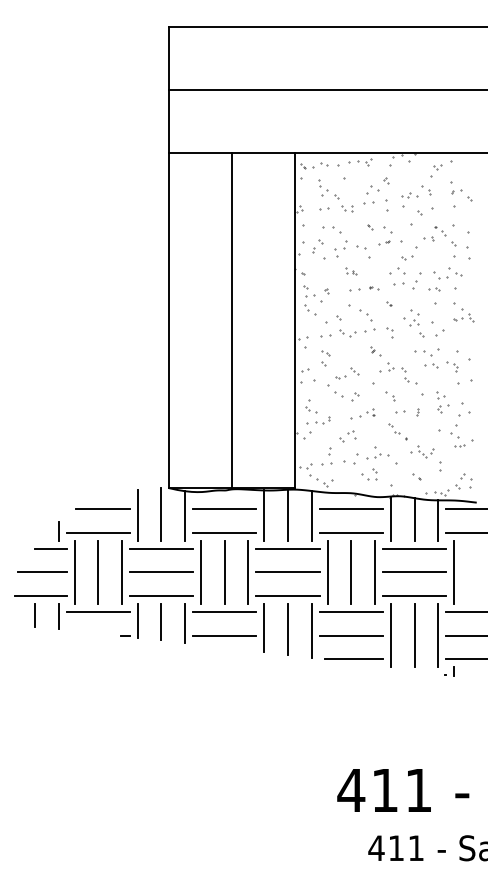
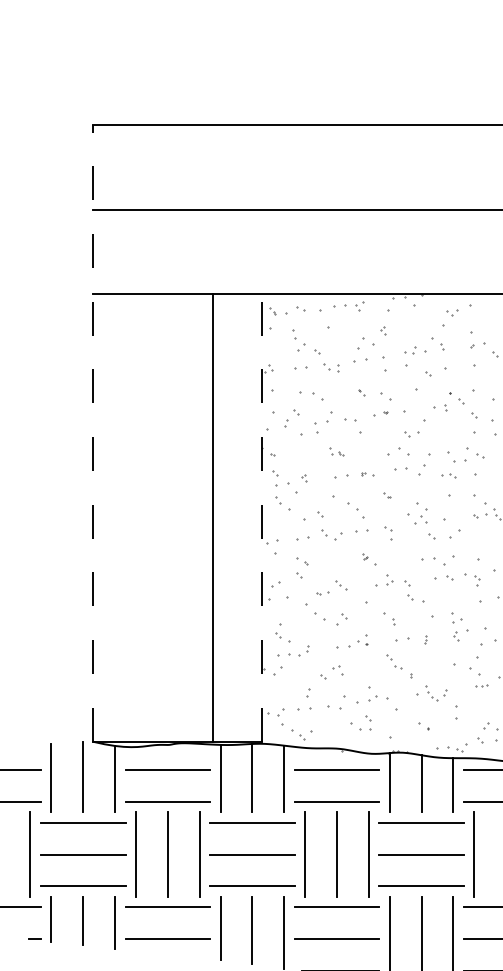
line: (168, 257) -> (92, 433), solid -> dashed
line: (231, 320) -> (212, 517), moved
line: (295, 320) -> (262, 517), solid -> dashed

